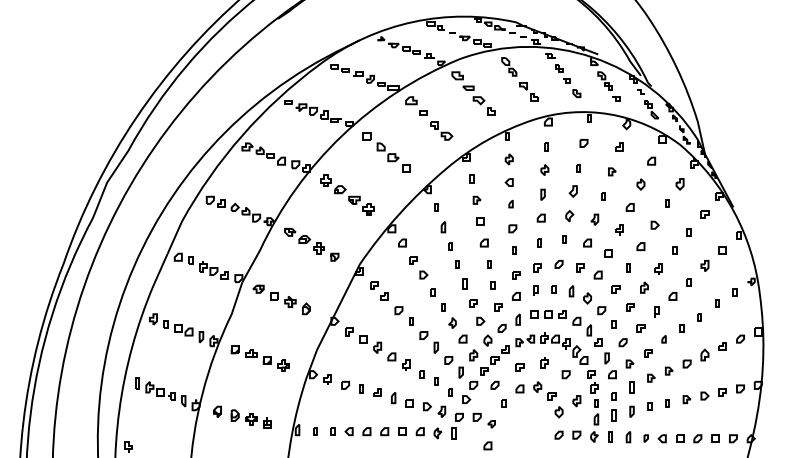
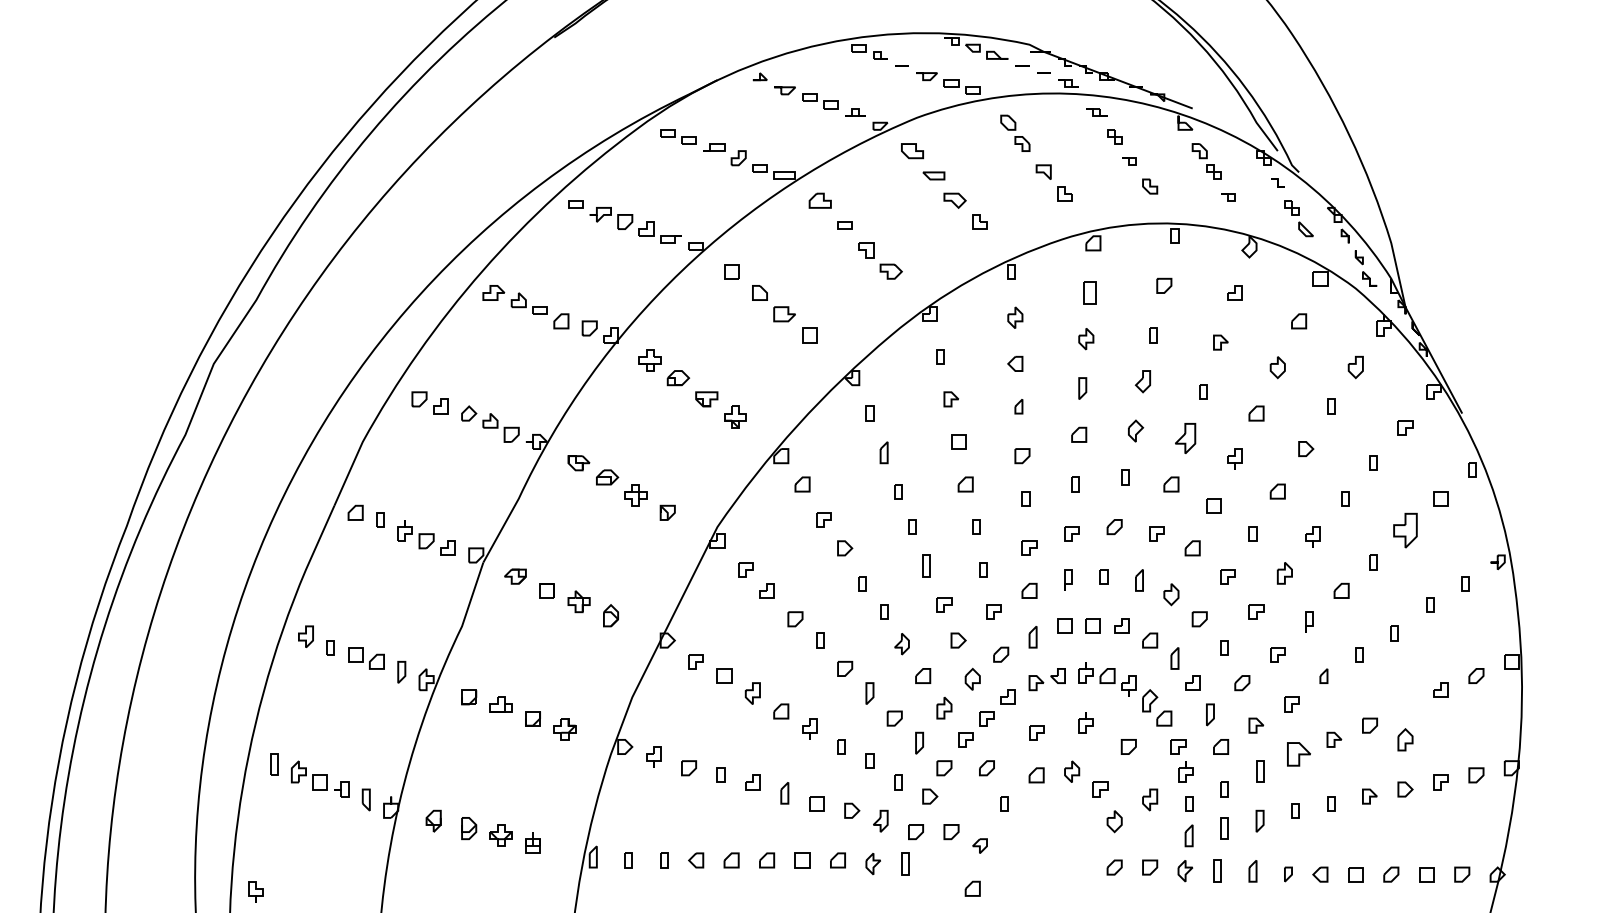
part: (546, 146) -> (1089, 292), size x1.6
part: (594, 219) -> (1185, 437), size x1.4
part: (704, 265) -> (1404, 529), size x1.6
part: (704, 354) -> (1404, 738), moved
part: (651, 377) -> (1298, 752), size x1.6

